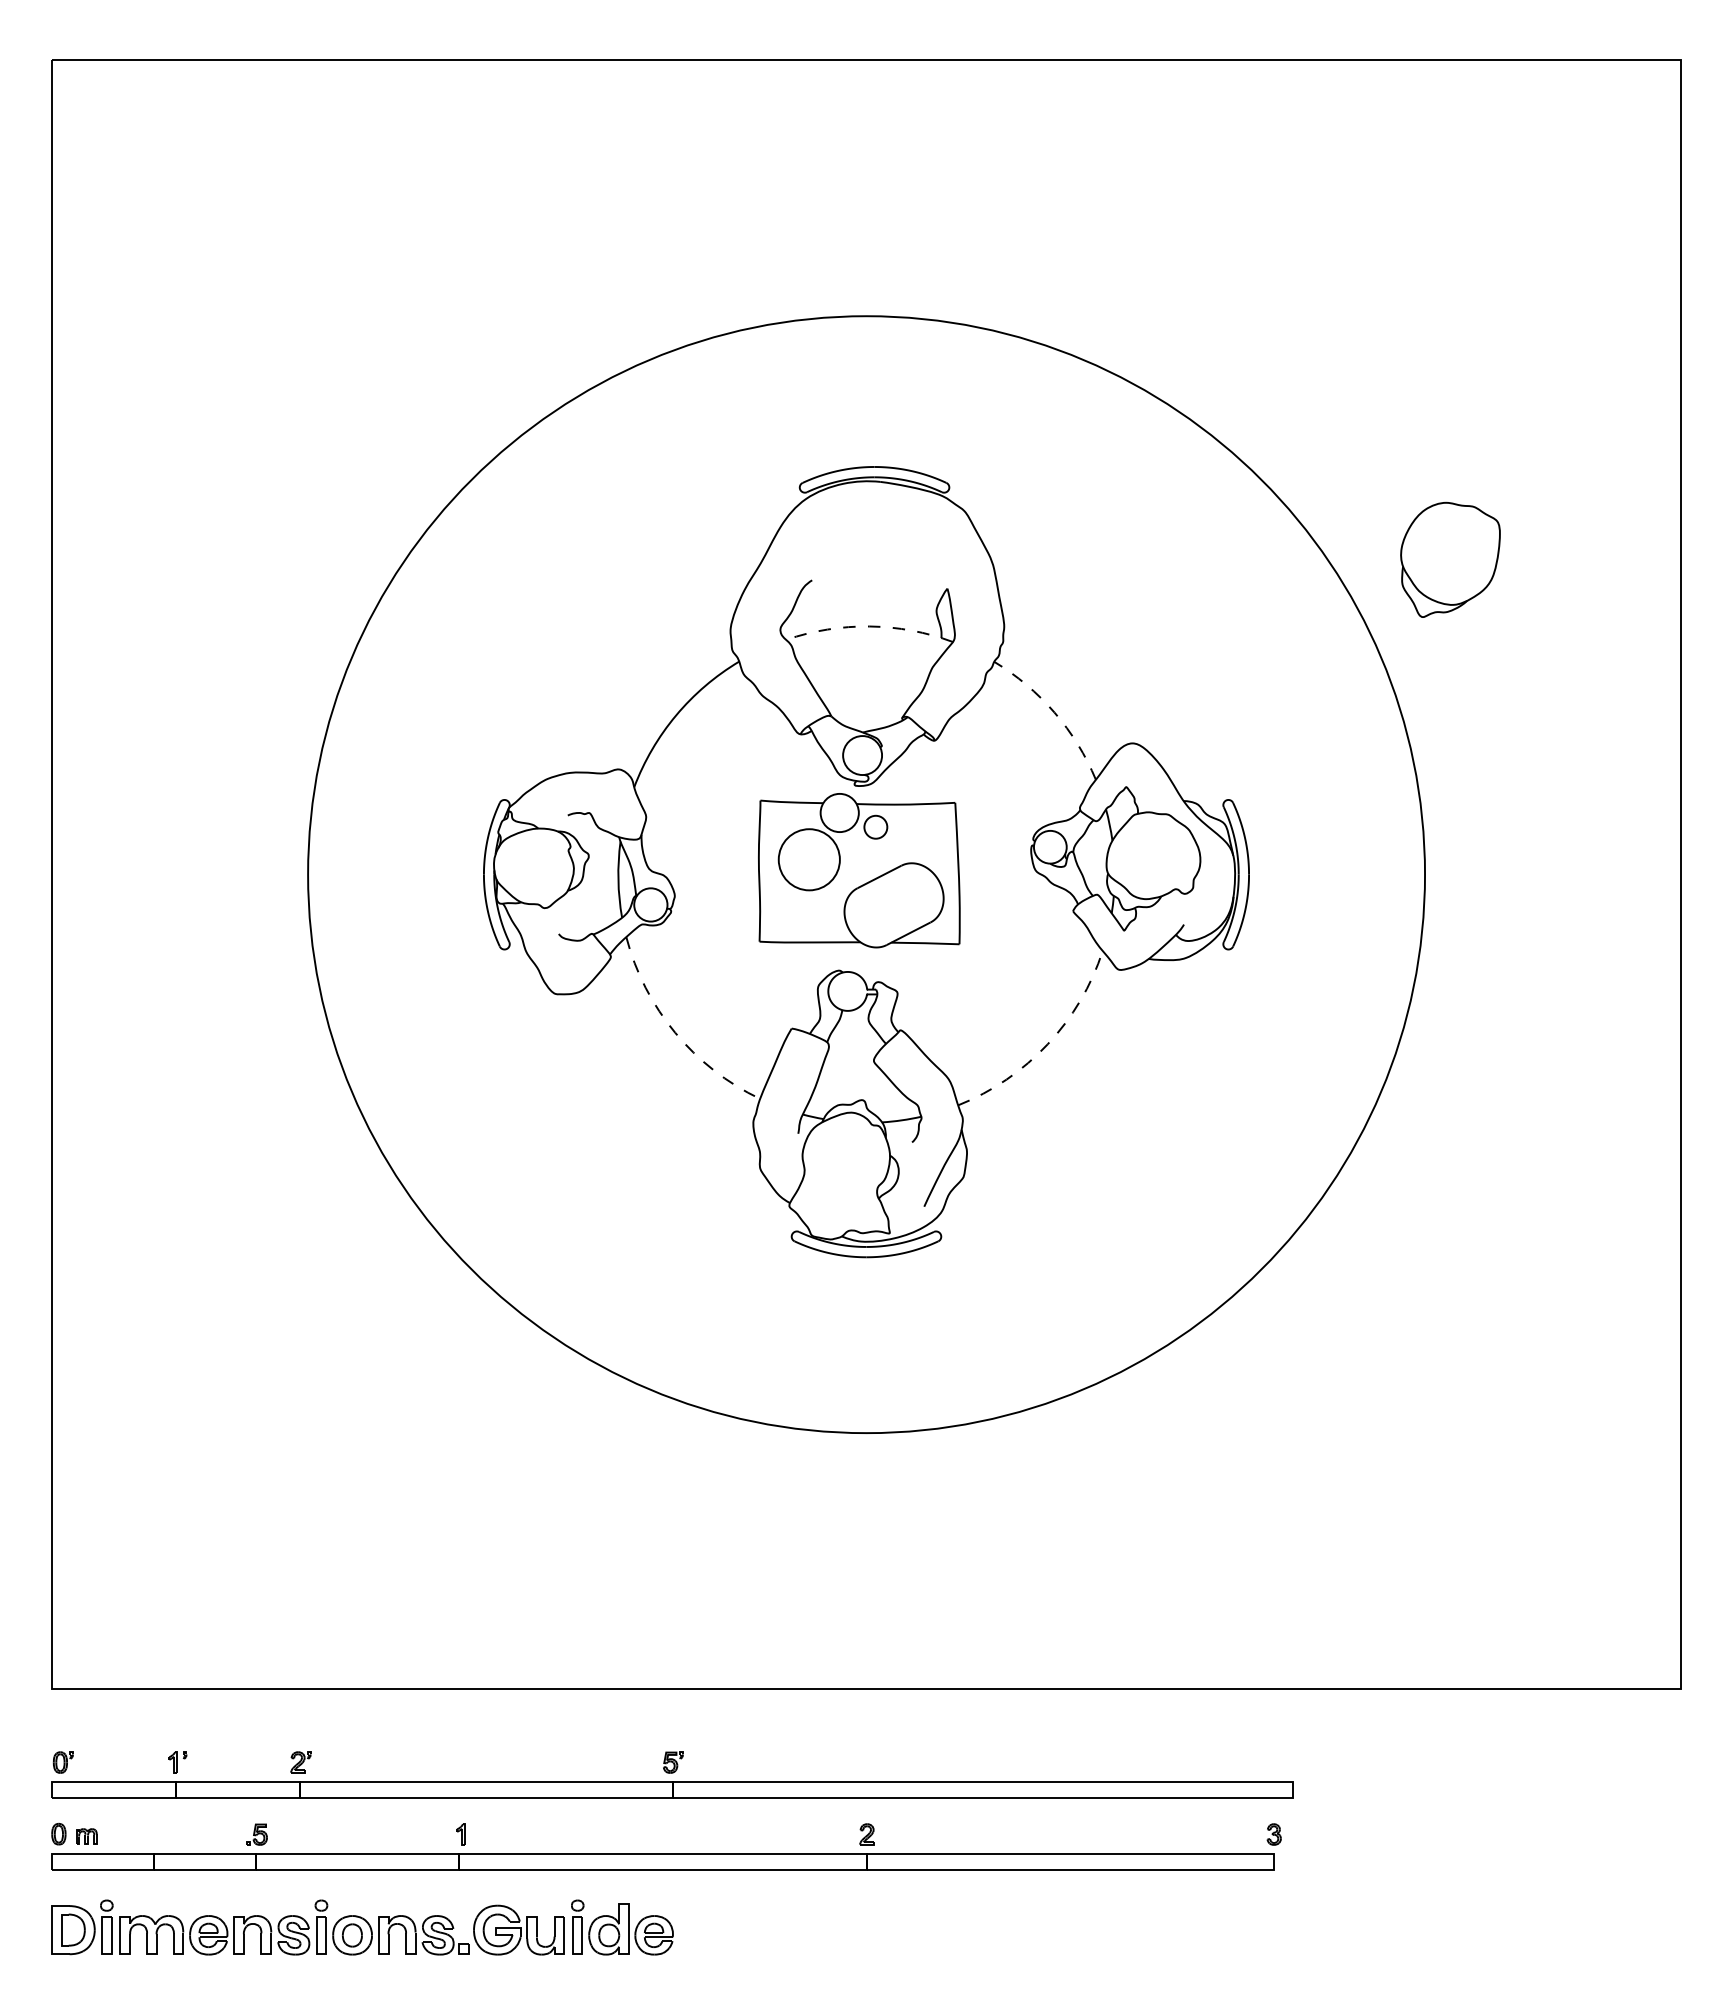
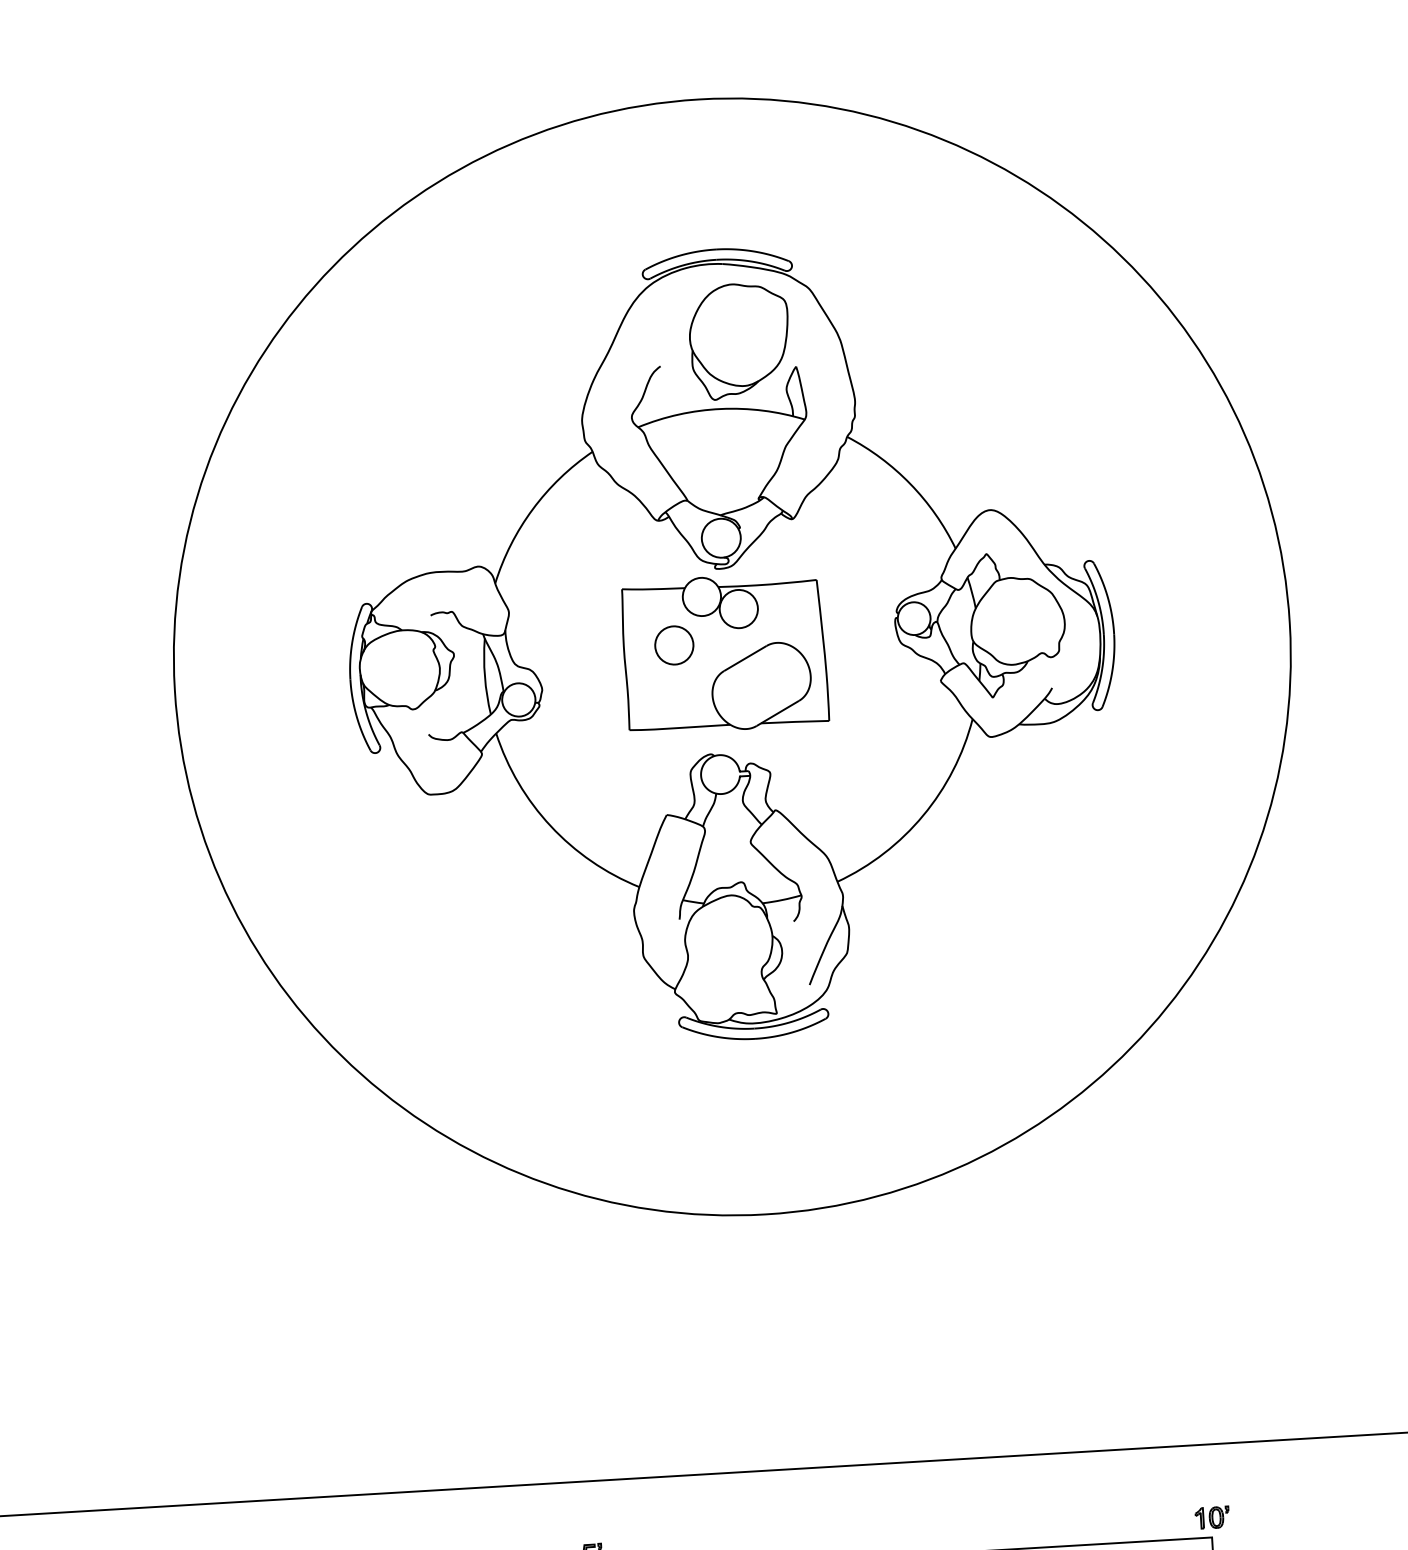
part: (1450, 559) -> (739, 340), moved
arc: (869, 626) -> (720, 409), dashed -> solid
arc: (1054, 712) -> (910, 483), dashed -> solid
circle: (875, 827) -> (738, 609), size x1.67
circle: (809, 859) -> (674, 645), size x0.62
arc: (675, 1032) -> (550, 825), dashed -> solid
arc: (1047, 1044) -> (923, 815), dashed -> solid
part: (1294, 1762) -> (1212, 1517), added

